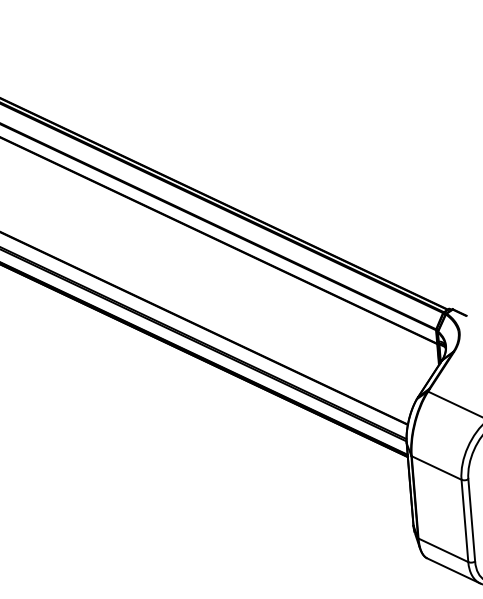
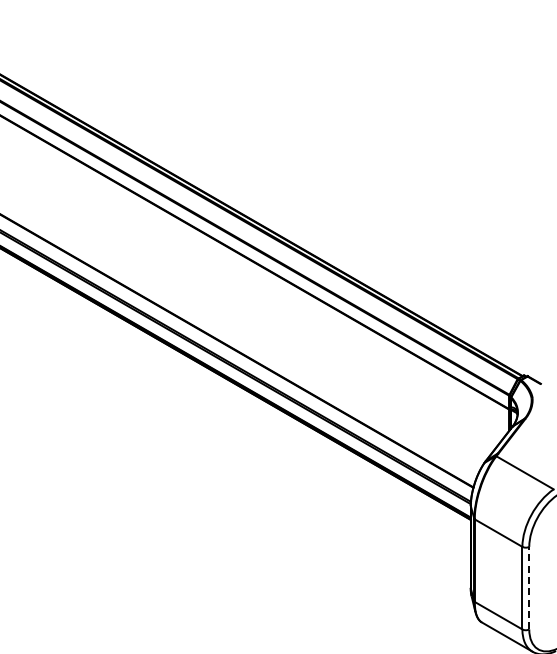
line: (471, 519) -> (529, 587), solid -> dashed

